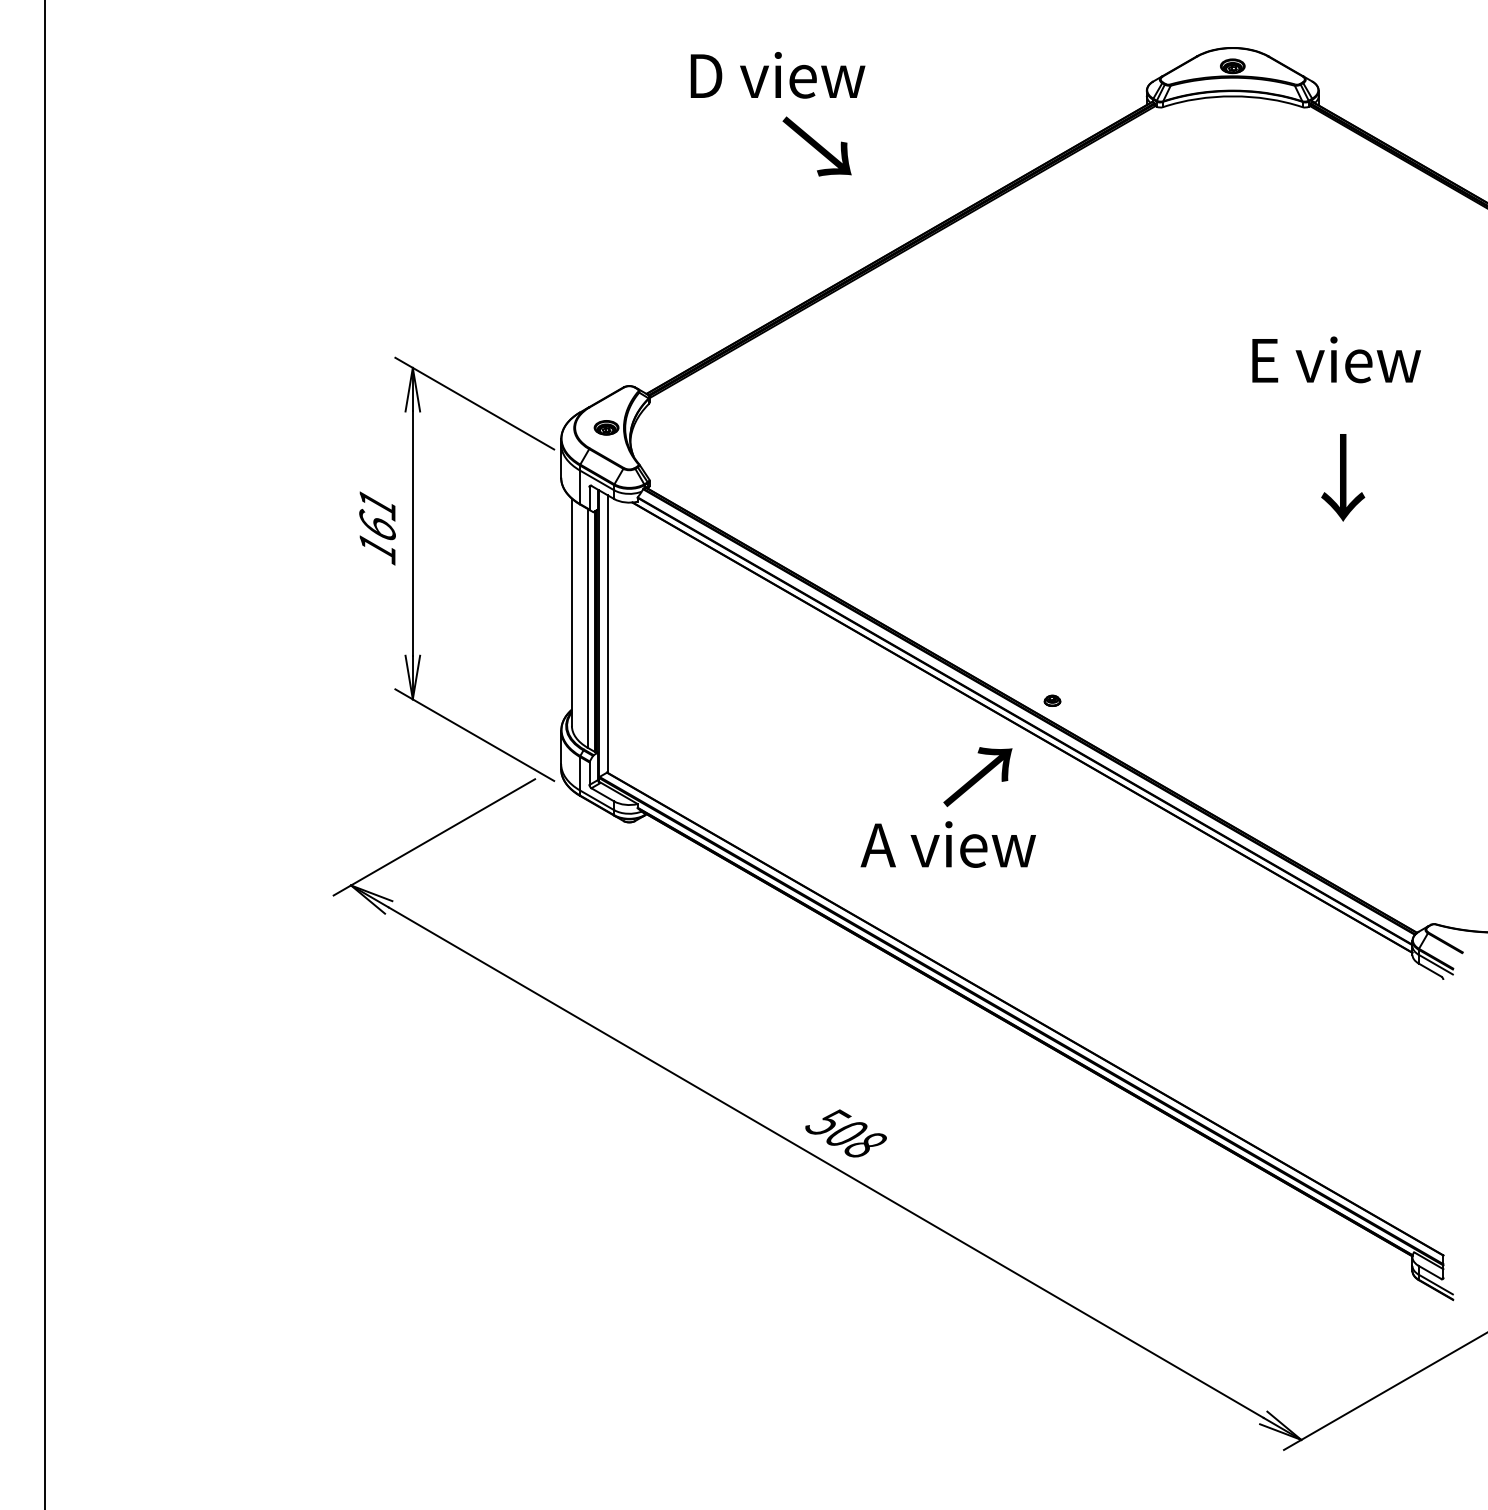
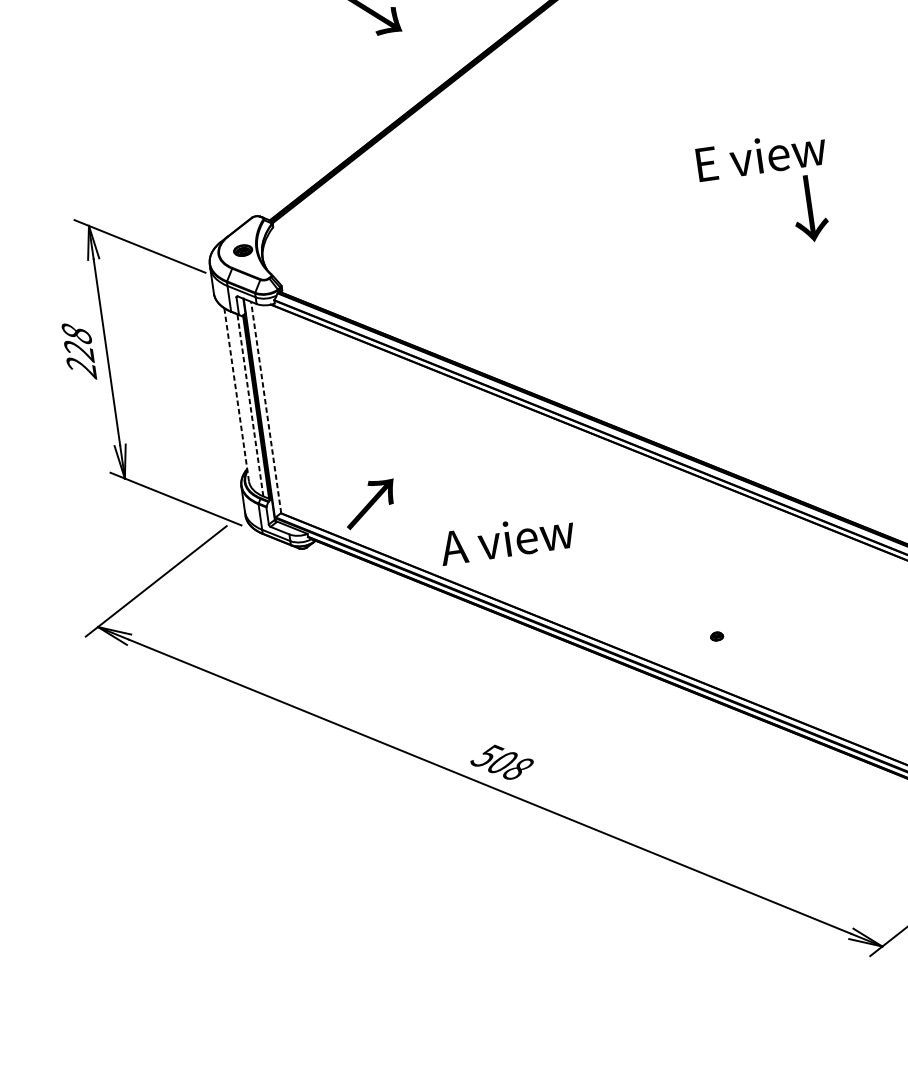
text: (1336, 359) -> (761, 155), moved
text: (377, 528) -> (79, 352), 161 -> 228
line: (571, 612) -> (236, 395), solid -> dashed
line: (587, 627) -> (250, 404), solid -> dashed
line: (607, 633) -> (266, 407), solid -> dashed
part: (1052, 700) -> (717, 636), moved
text: (977, 776) -> (370, 503), moved
text: (947, 844) -> (506, 539), moved

